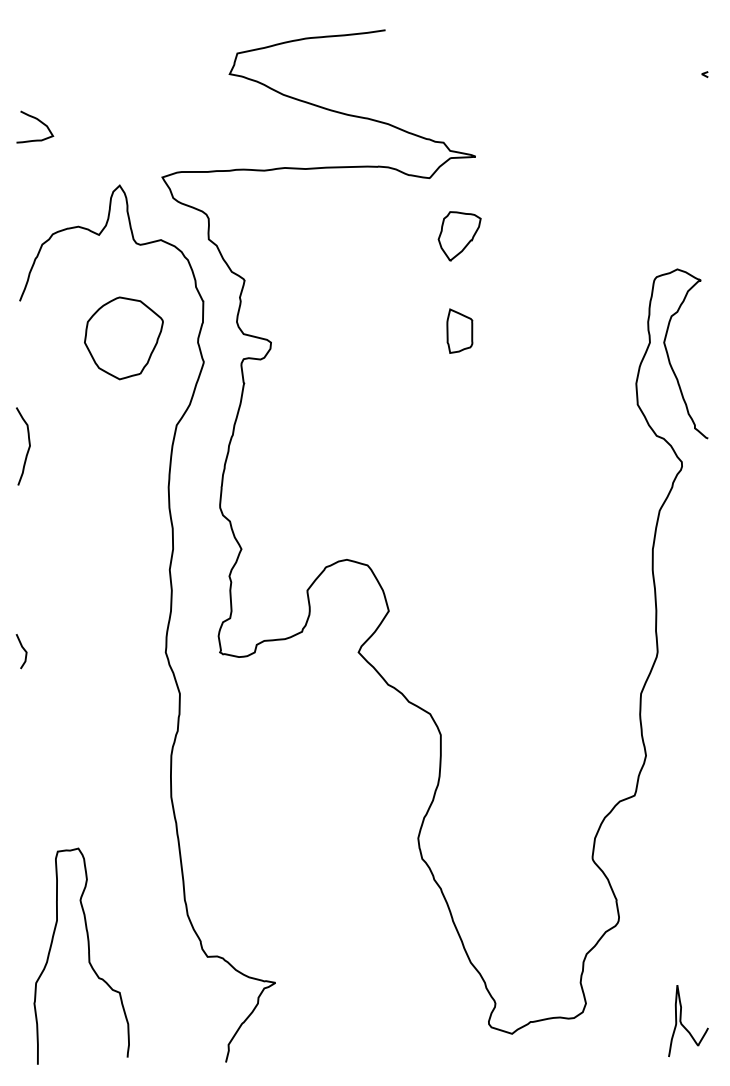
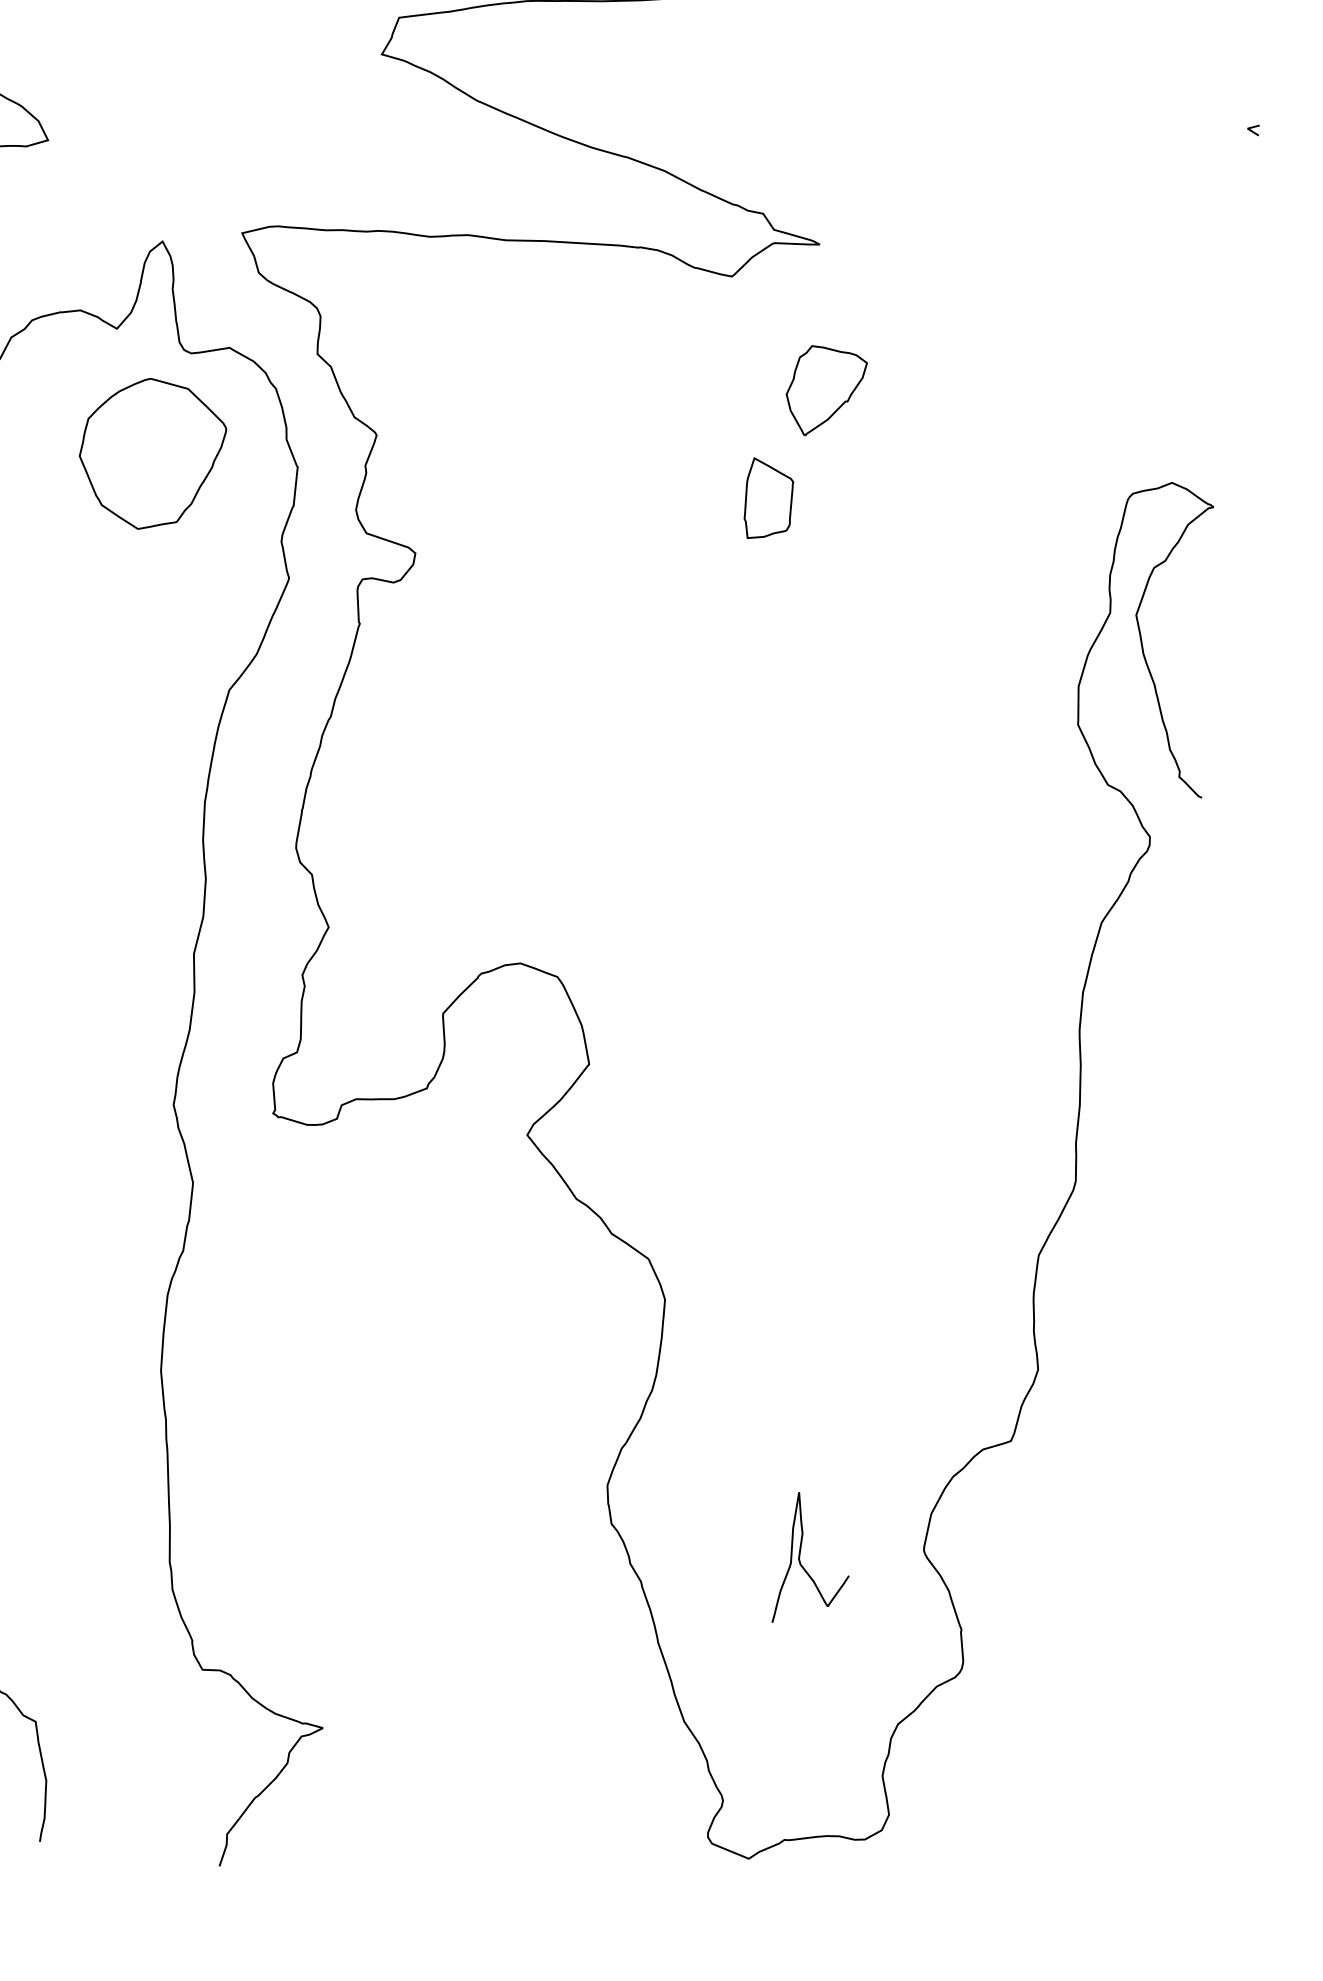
part: (459, 236) -> (825, 392), moved
part: (459, 330) -> (768, 498), moved
part: (123, 338) -> (151, 454), moved
curve: (683, 1024) -> (804, 1565), moved

